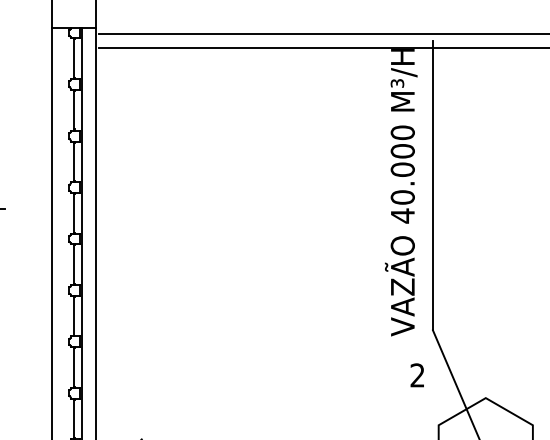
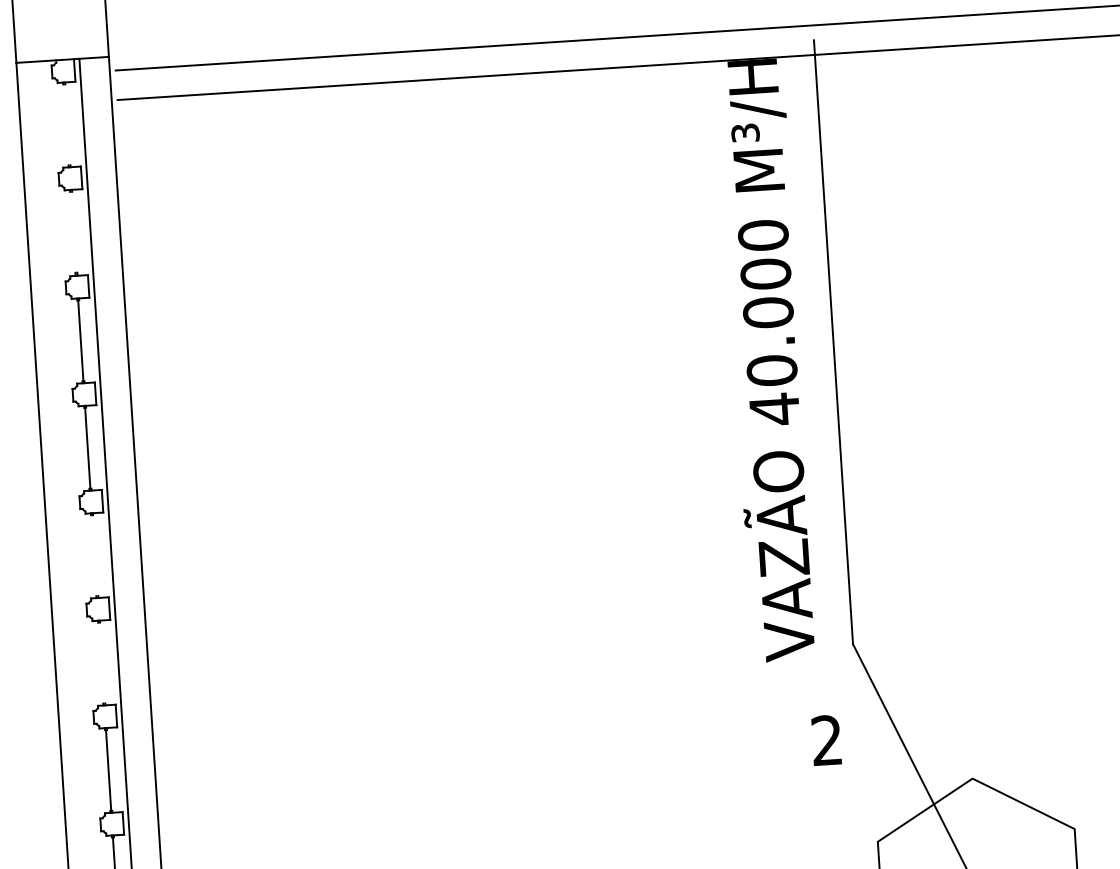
line: (74, 58) -> (67, 124), removed
line: (74, 109) -> (74, 231), removed
line: (74, 264) -> (95, 555), removed
line: (74, 315) -> (102, 661), removed

